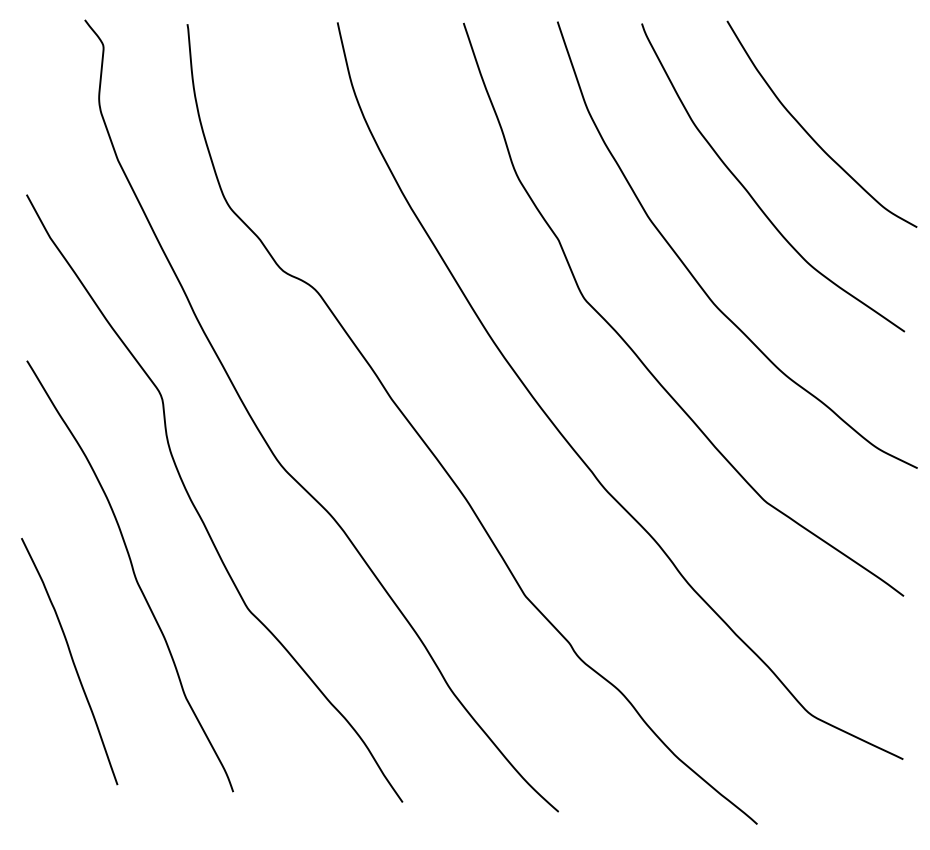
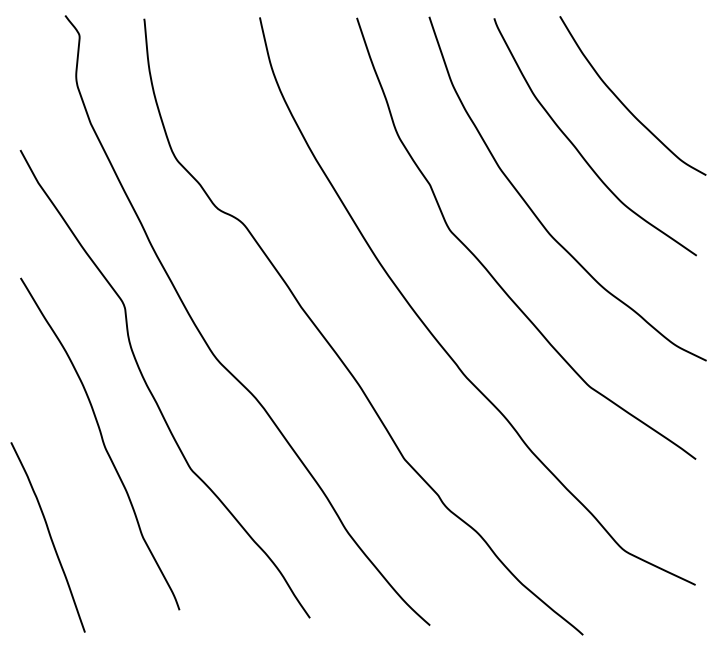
curve: (71, 660) -> (49, 536), moved

